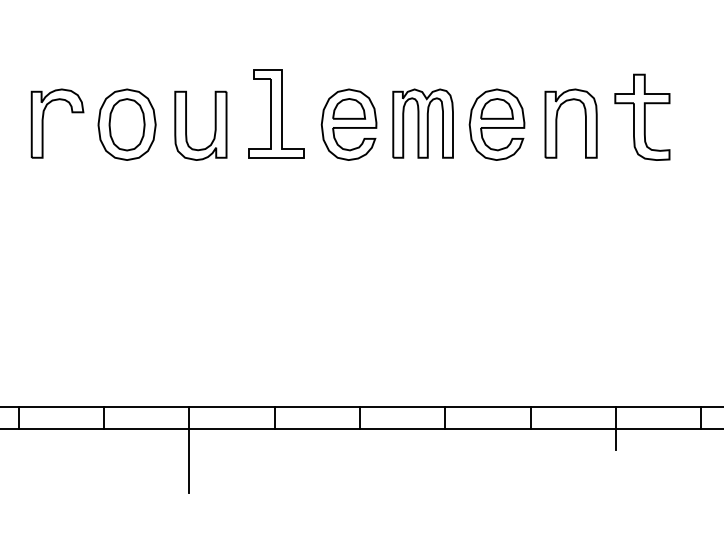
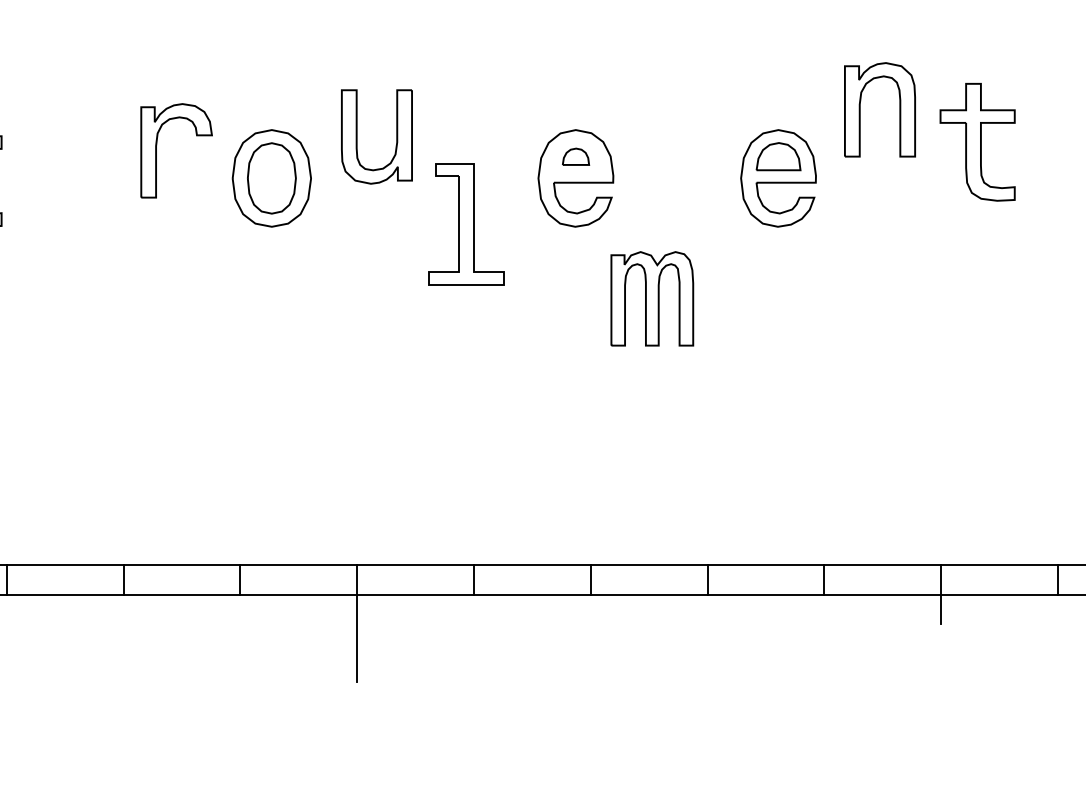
part: (348, 108) -> (575, 156), size x0.6
part: (276, 113) -> (466, 224), moved
part: (642, 117) -> (977, 142), moved
part: (43, 119) -> (157, 145), moved
part: (423, 123) -> (652, 298), moved
part: (556, 123) -> (860, 109), moved
part: (186, 125) -> (357, 136), moved

